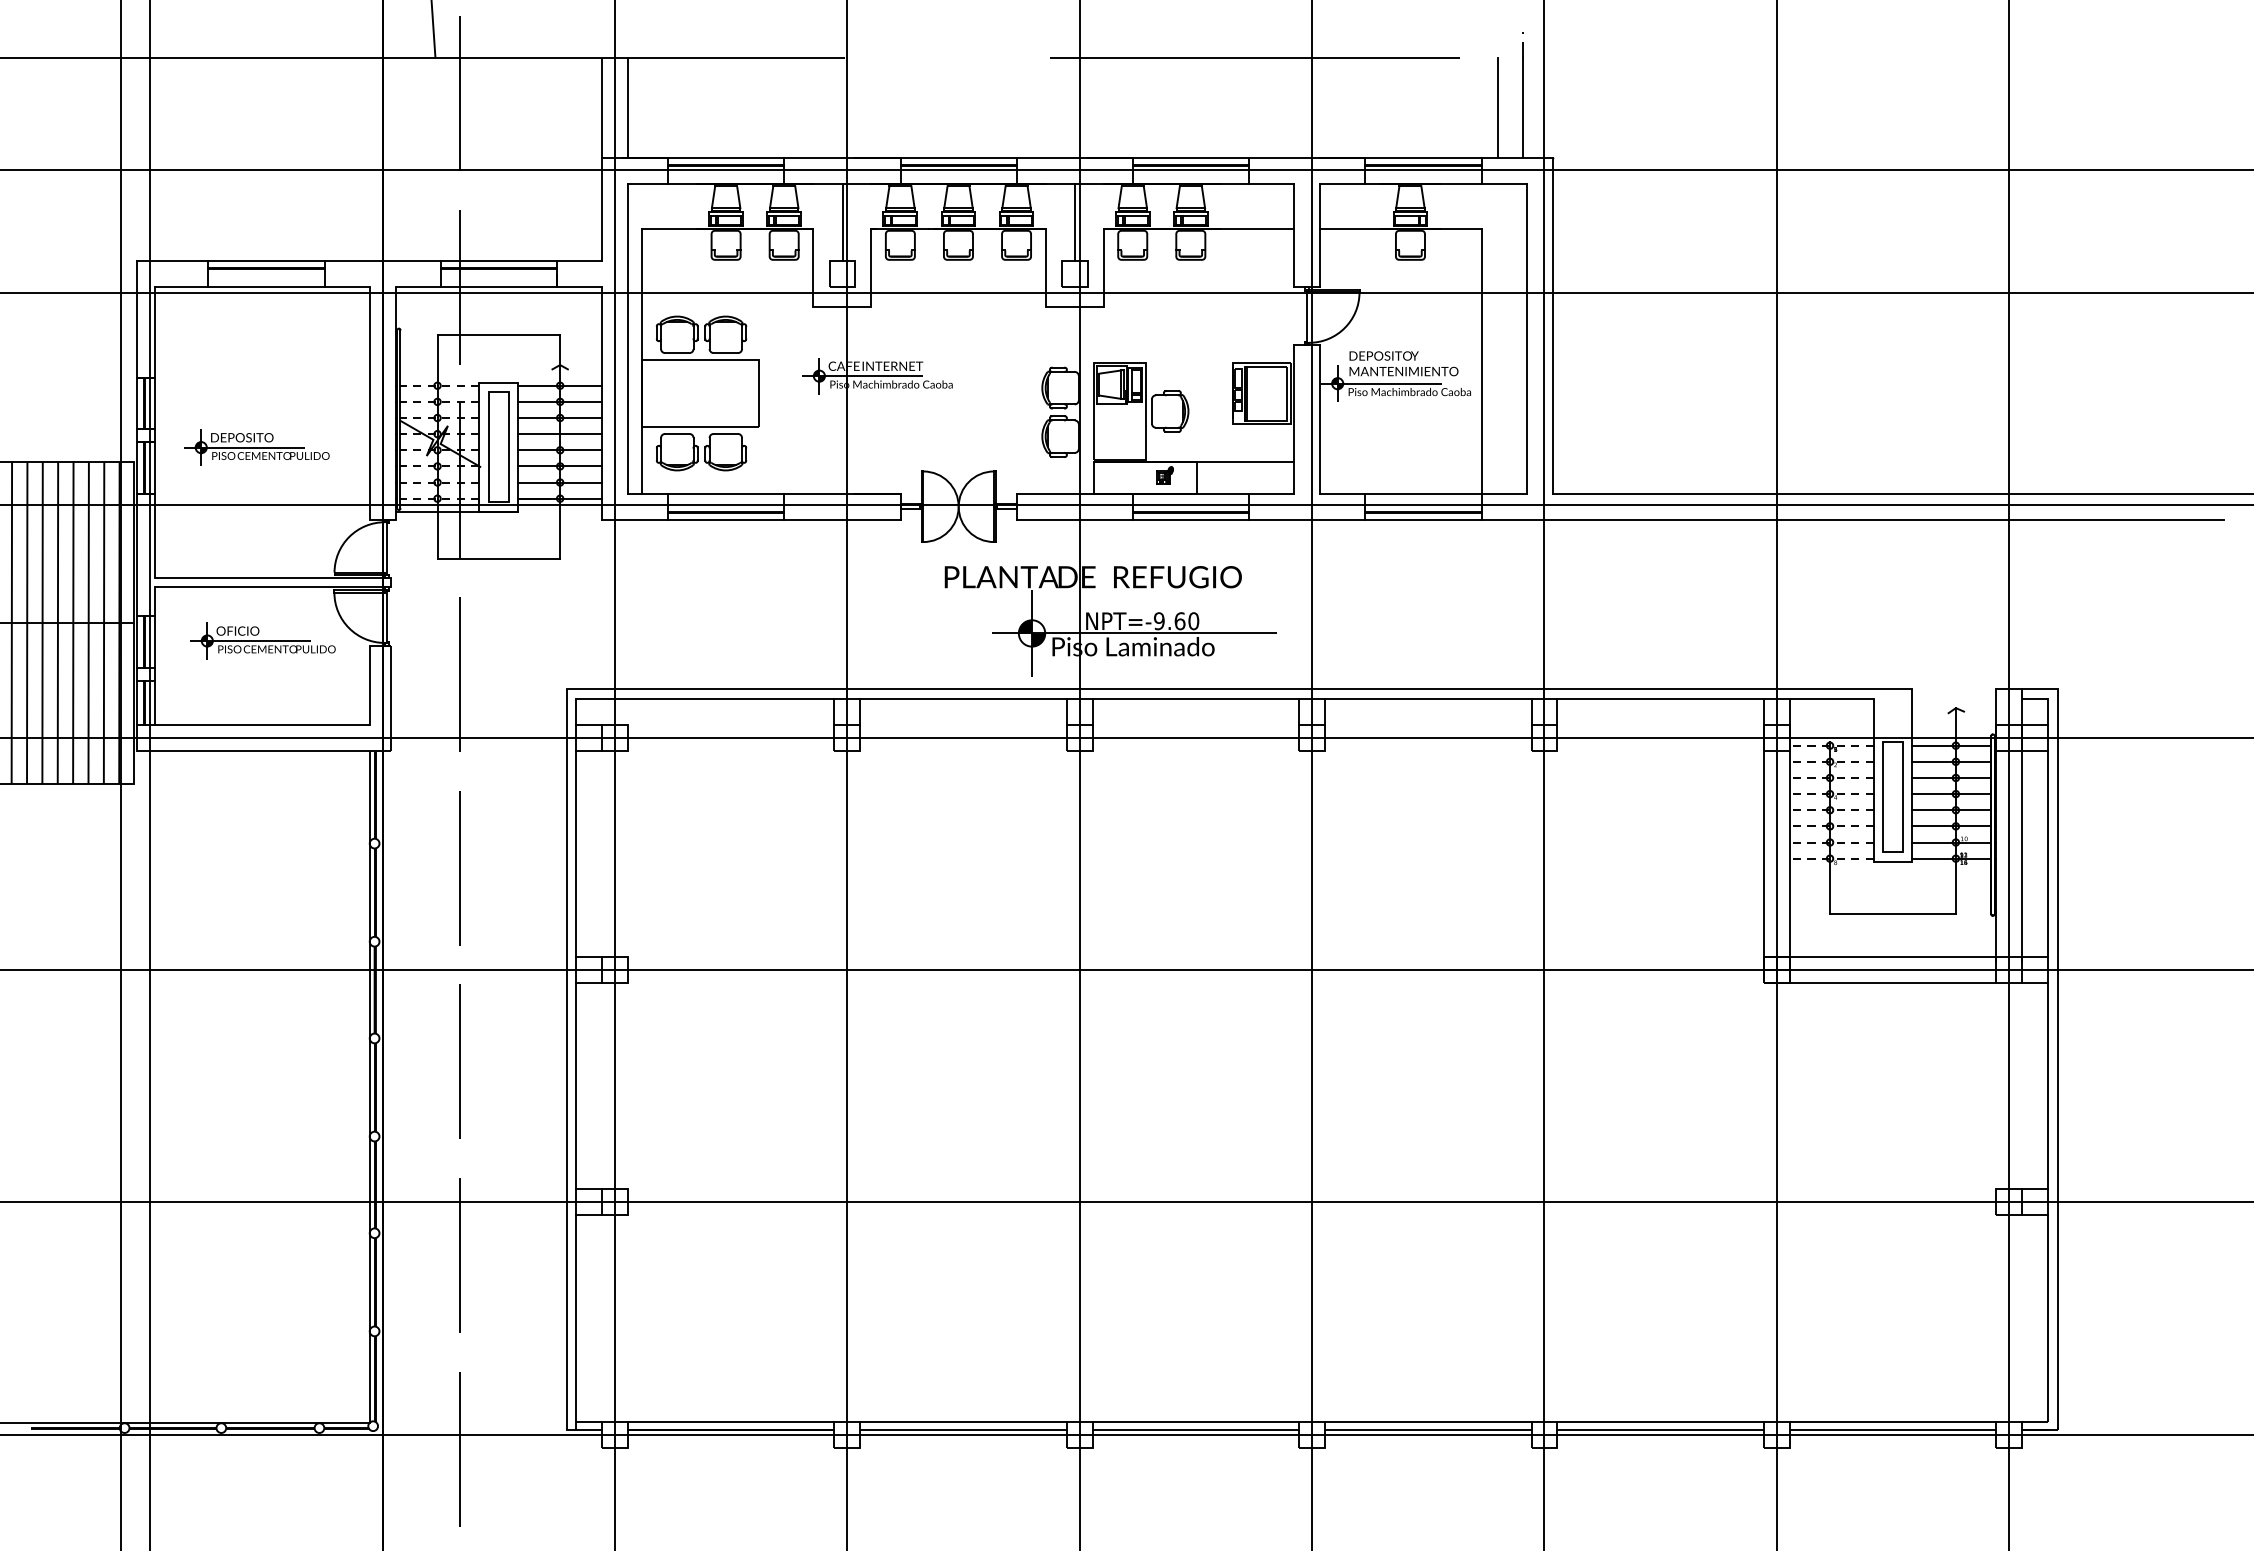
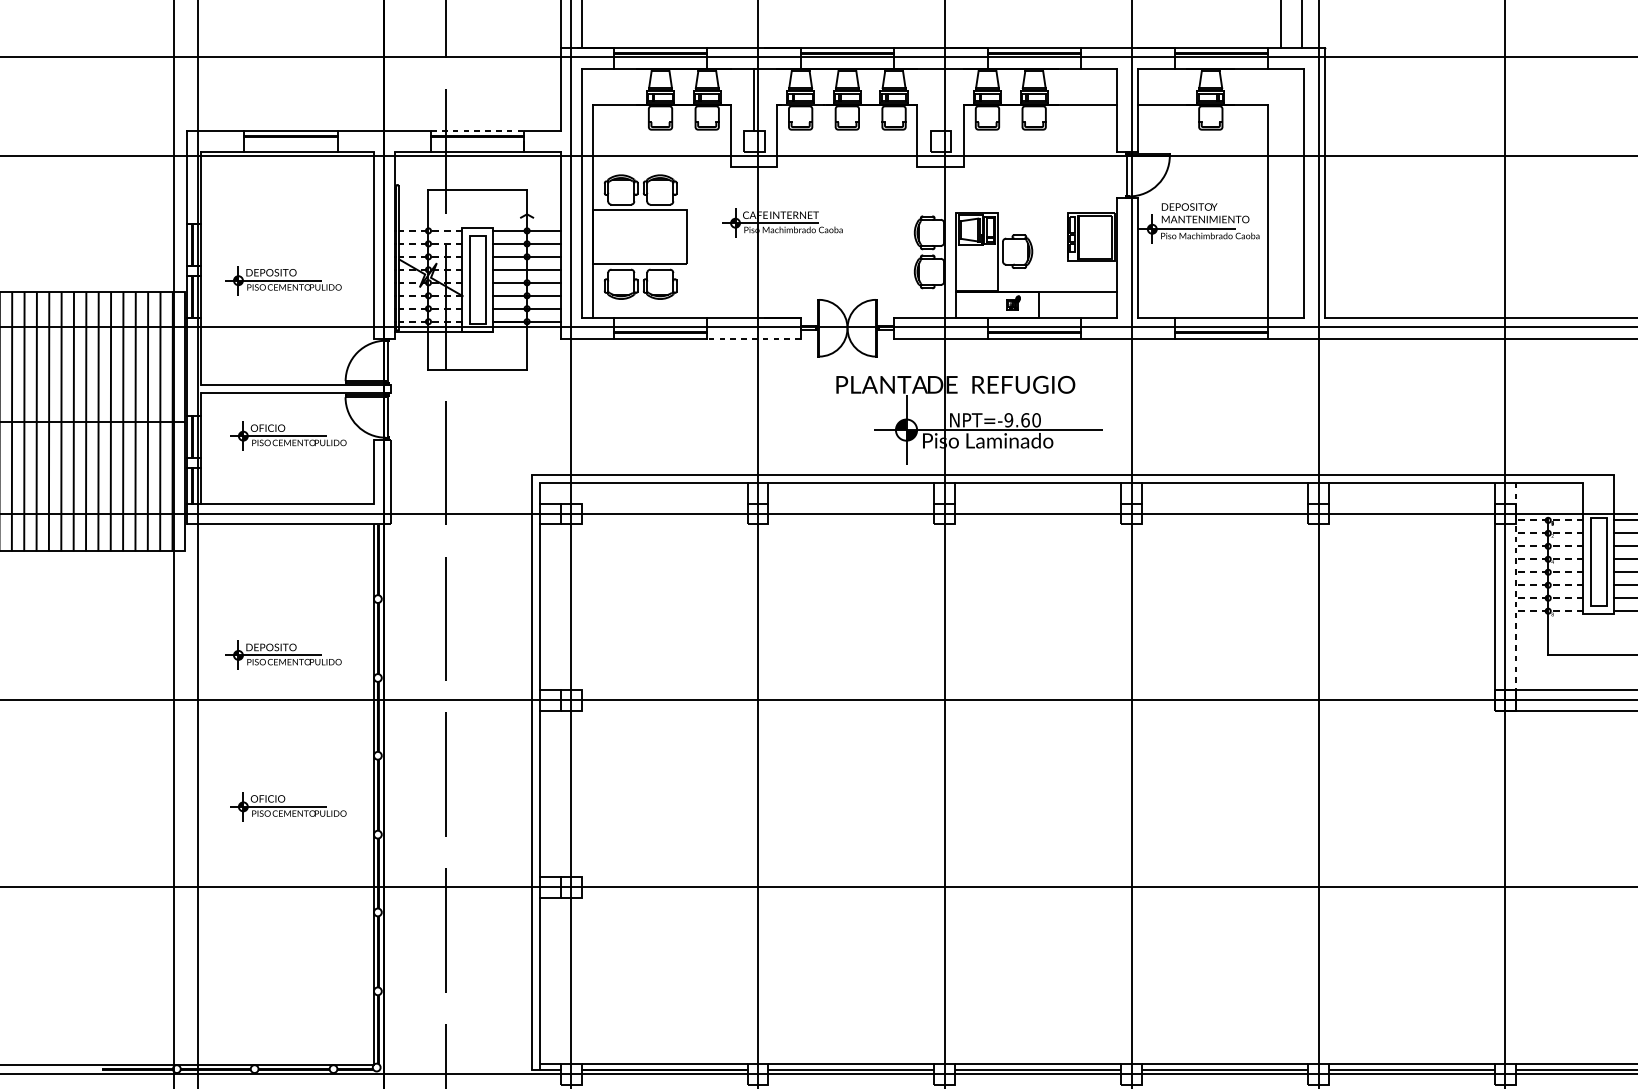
line: (1074, 222) -> (940, 99), removed
line: (499, 261) -> (478, 131), solid -> dashed
line: (842, 519) -> (754, 338), solid -> dashed
line: (1789, 830) -> (1515, 588), solid -> dashed
part: (256, 913) -> (282, 655), added
part: (262, 1101) -> (287, 806), added

